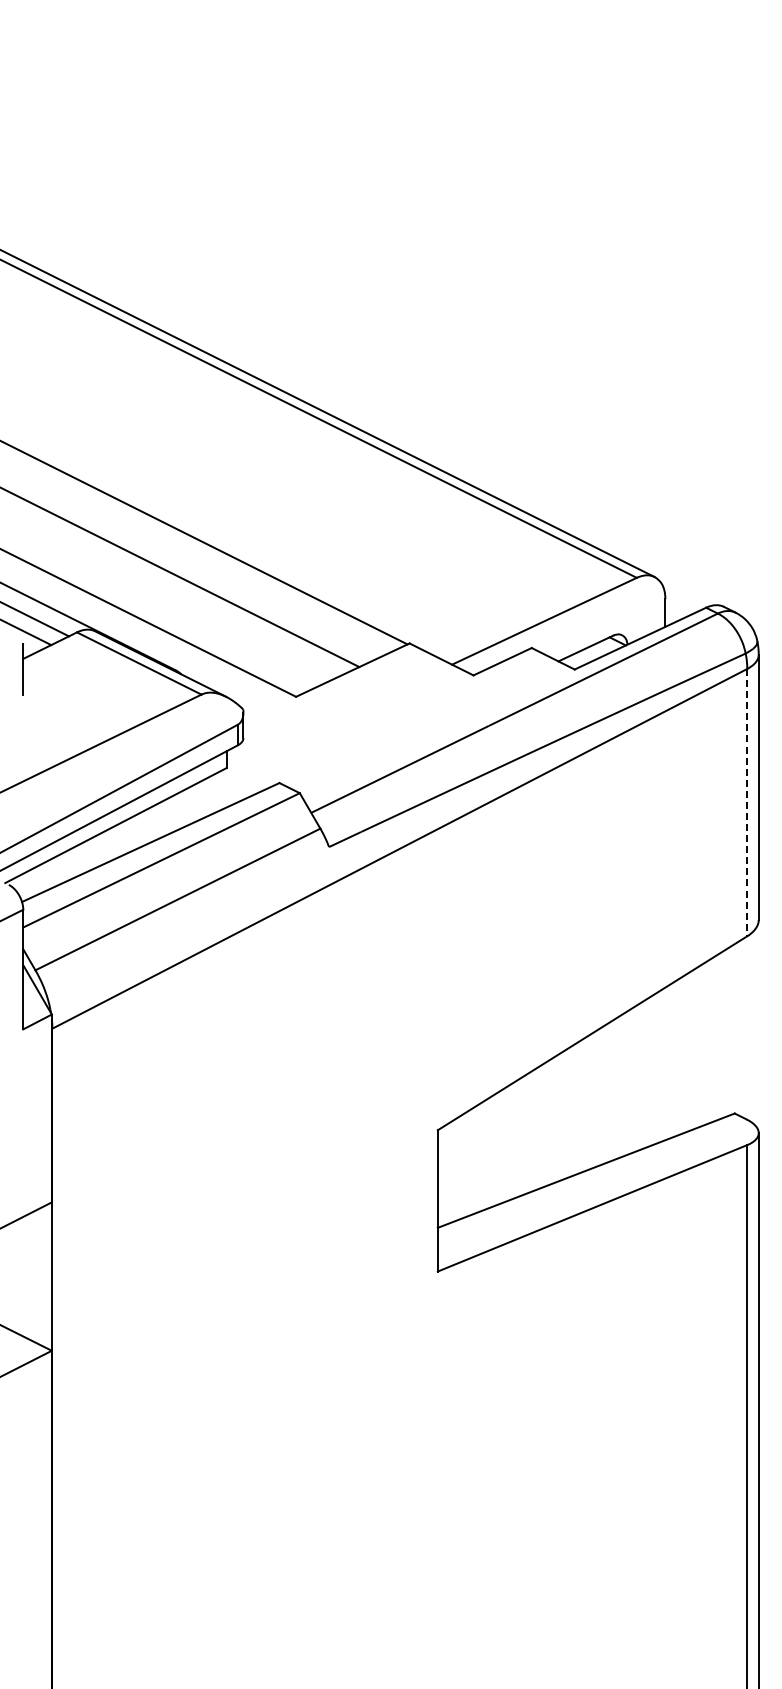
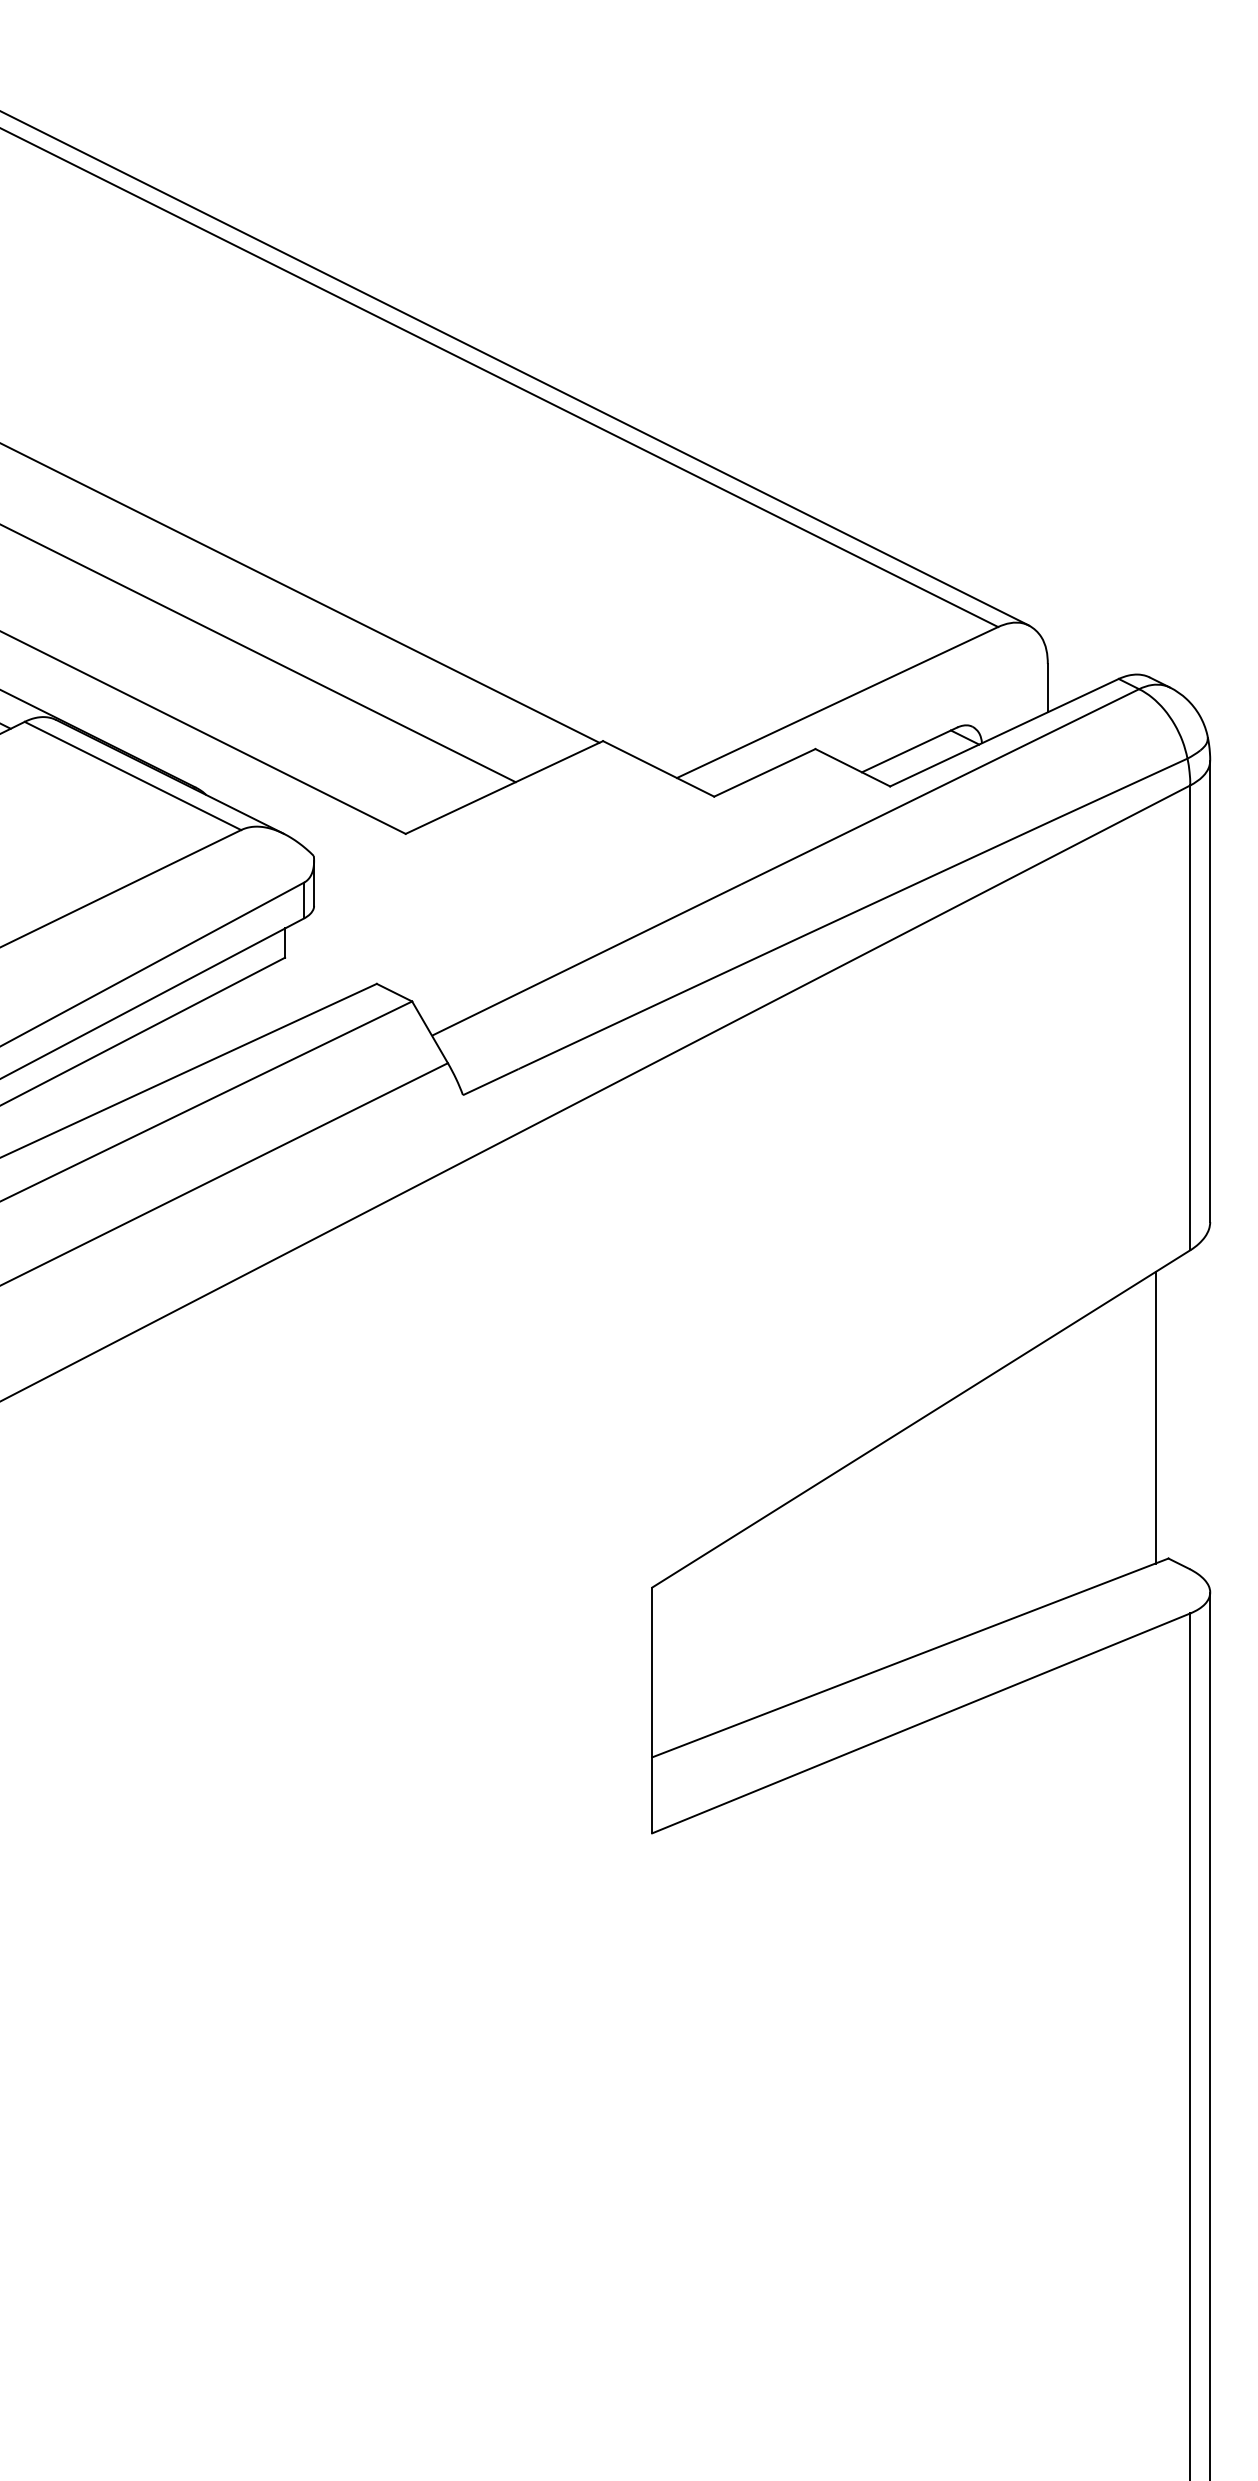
line: (747, 802) -> (1190, 1017), dashed -> solid
line: (727, 1032) -> (1155, 1417), added

